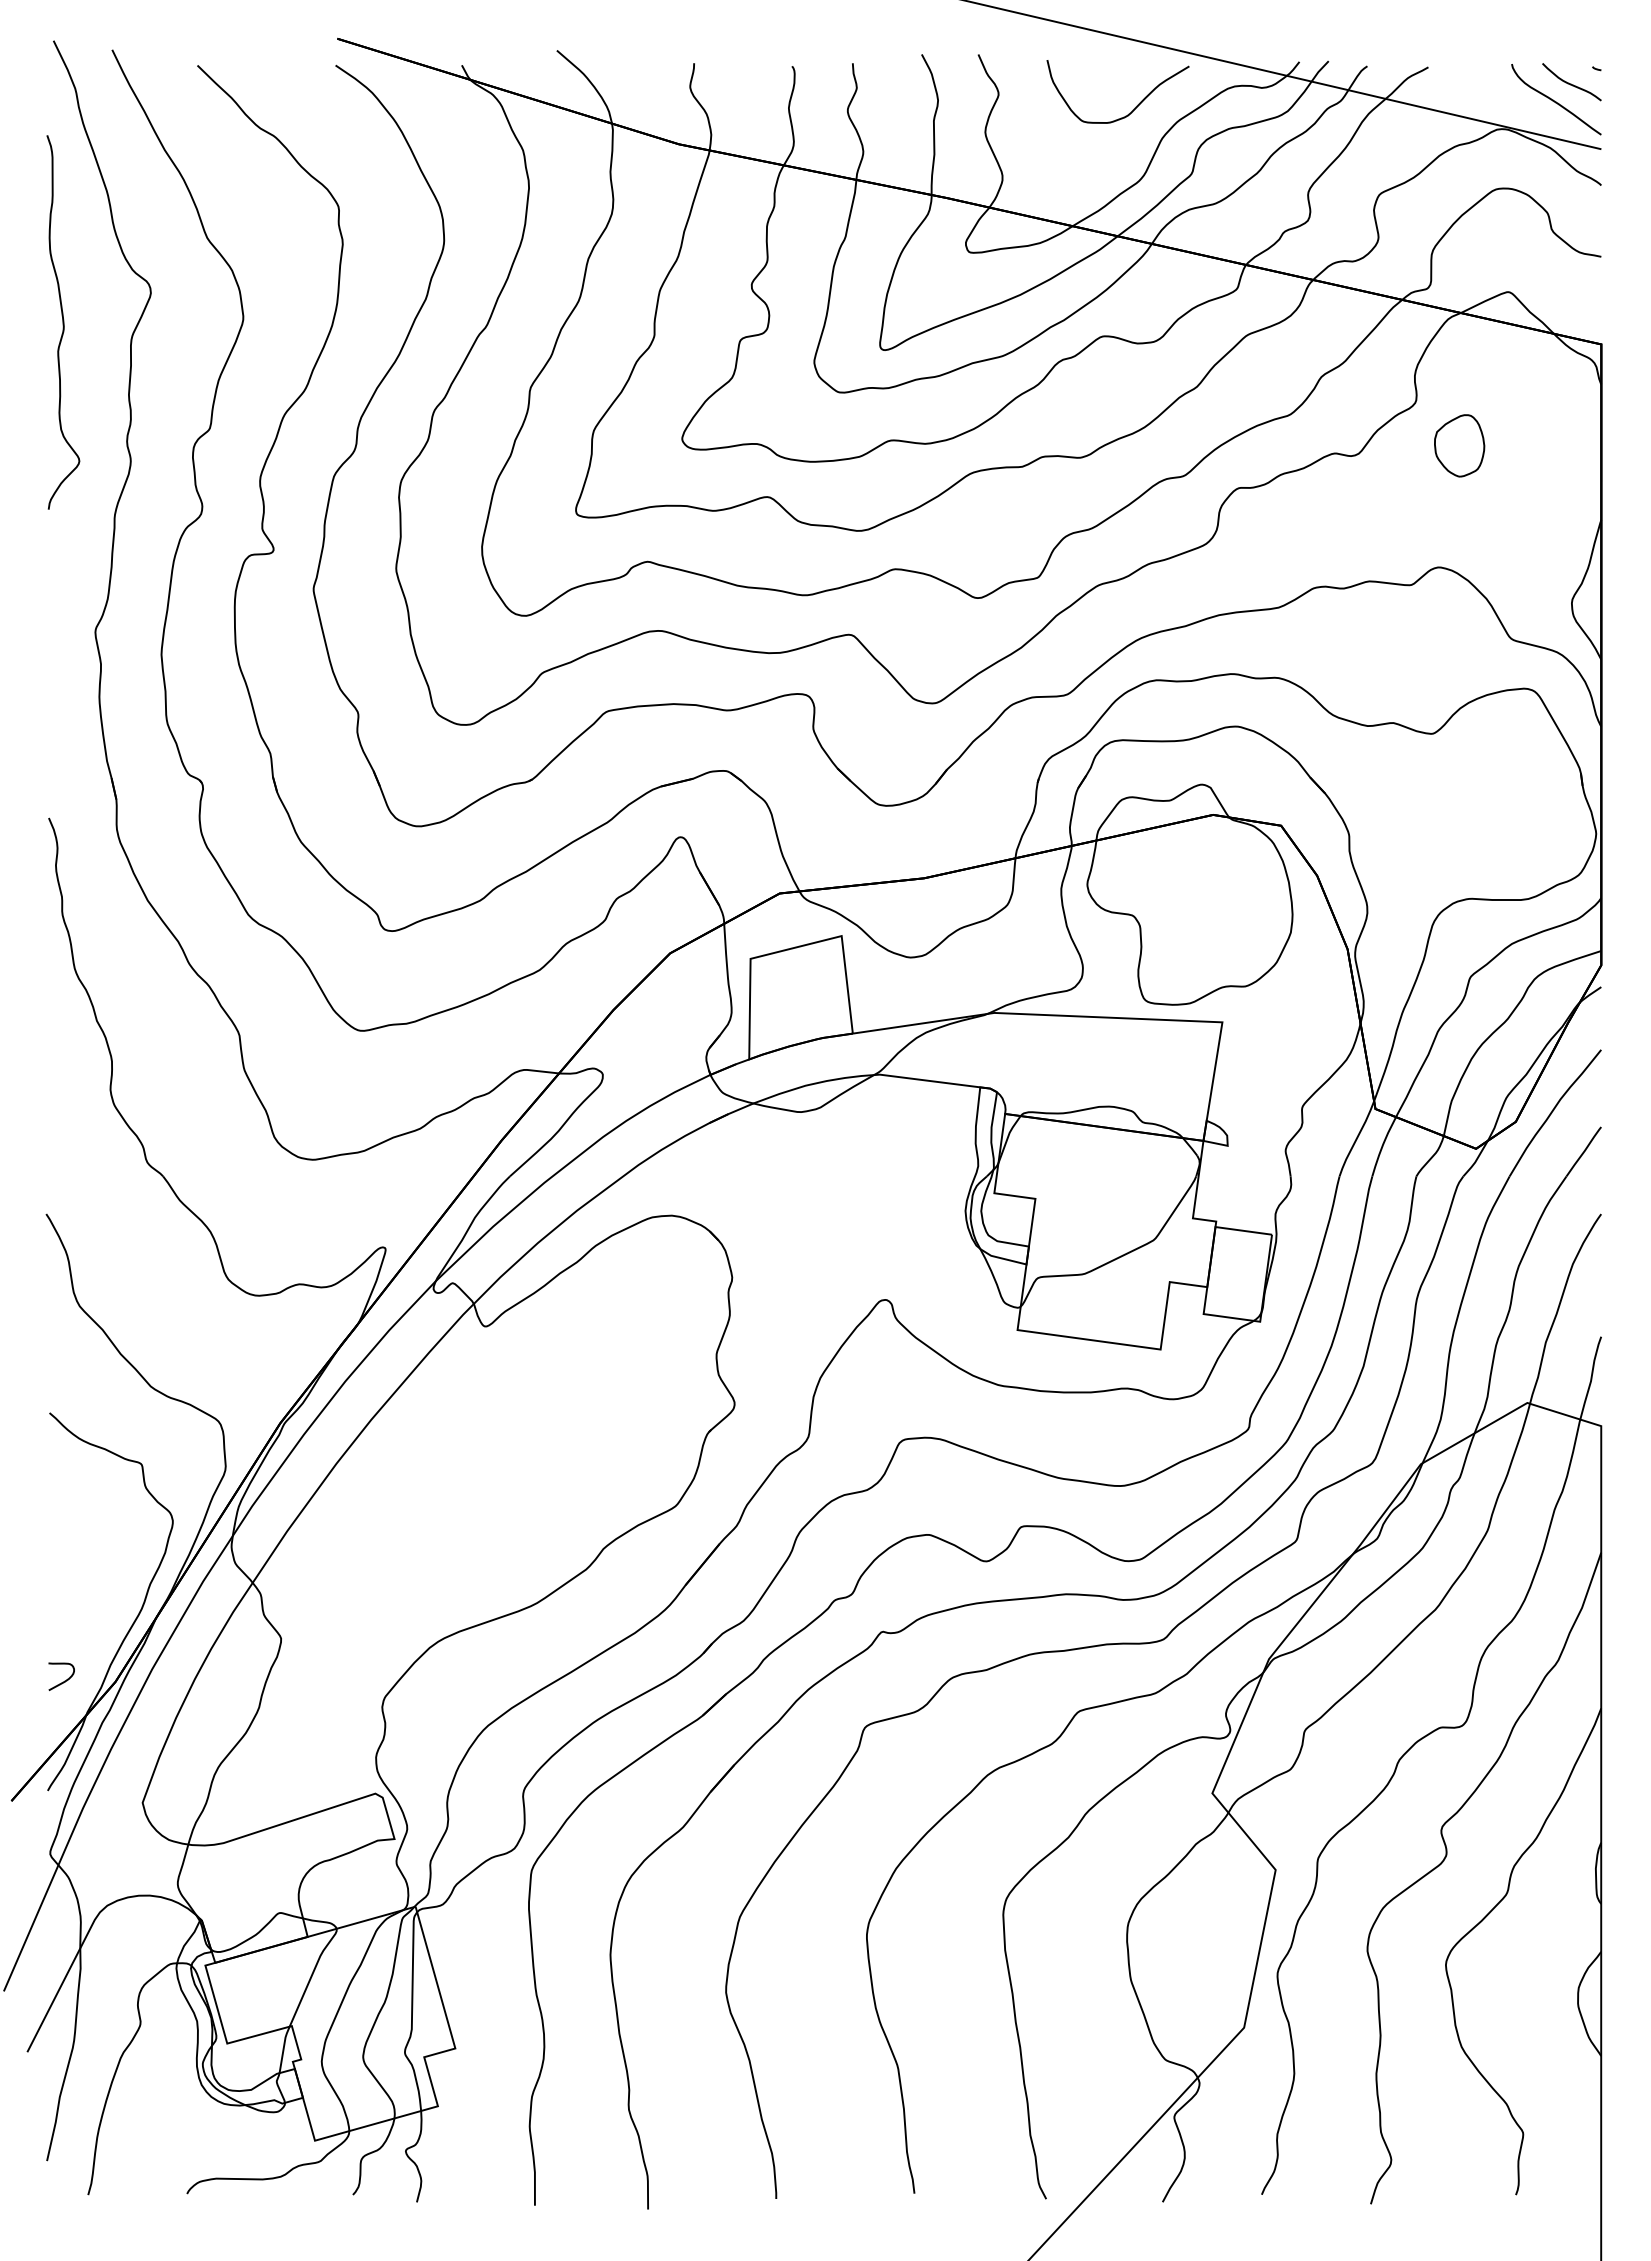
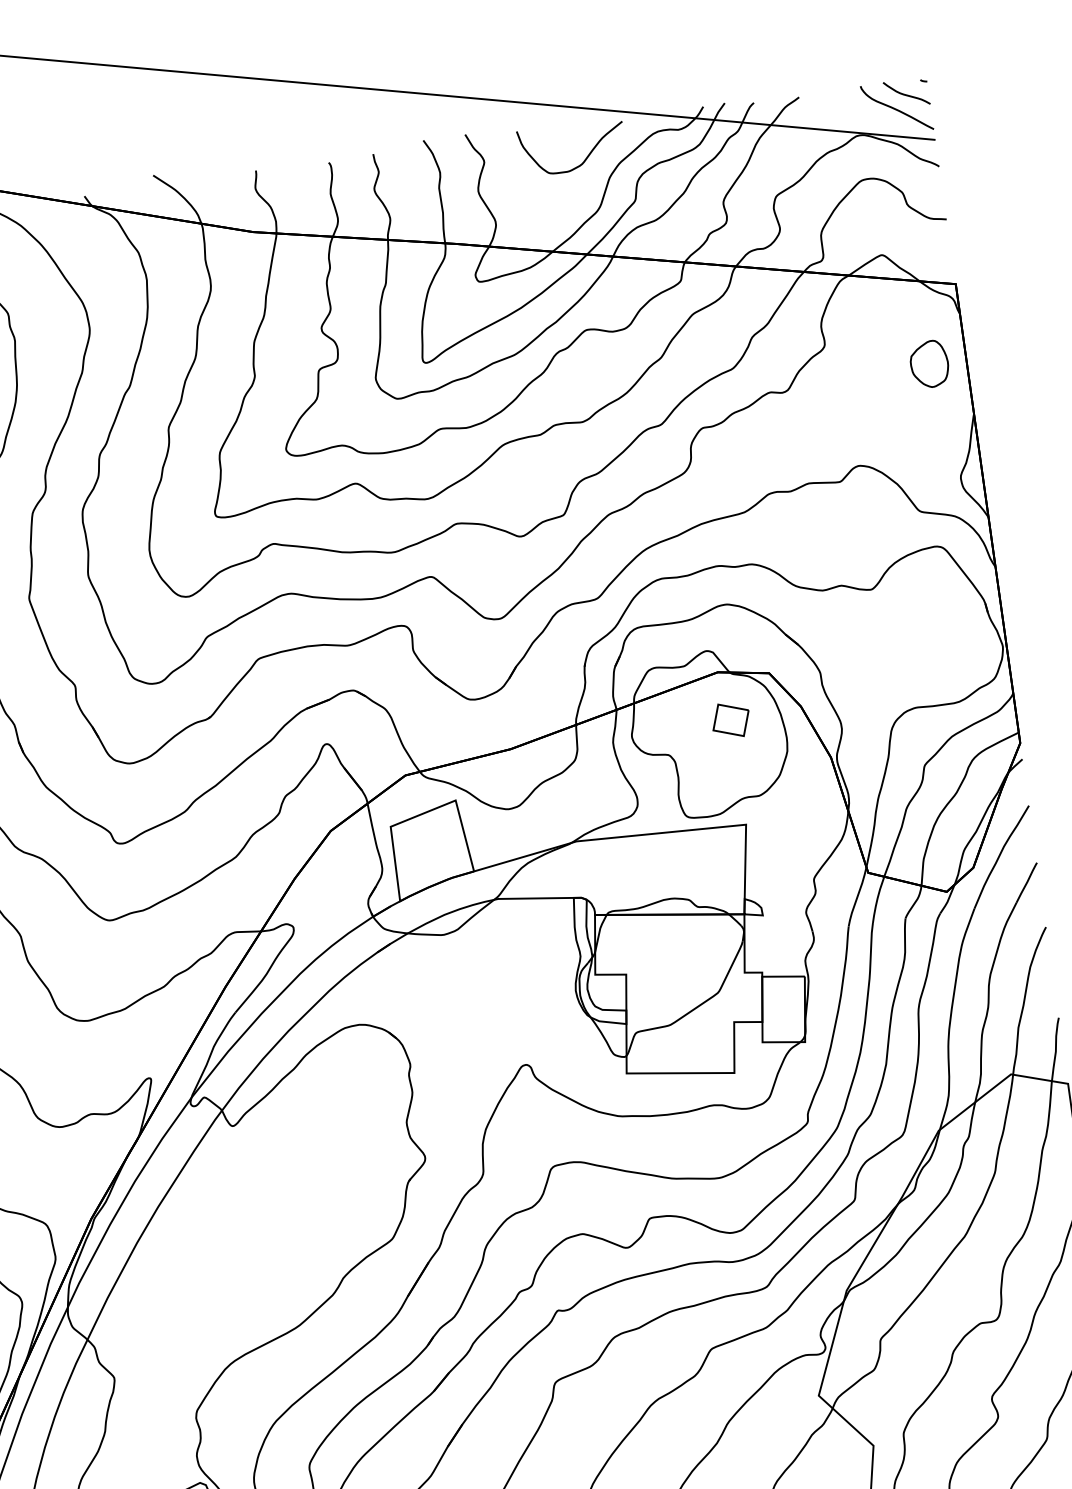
part: (1459, 445) -> (929, 364), moved
part: (1221, 880) -> (730, 719), added

